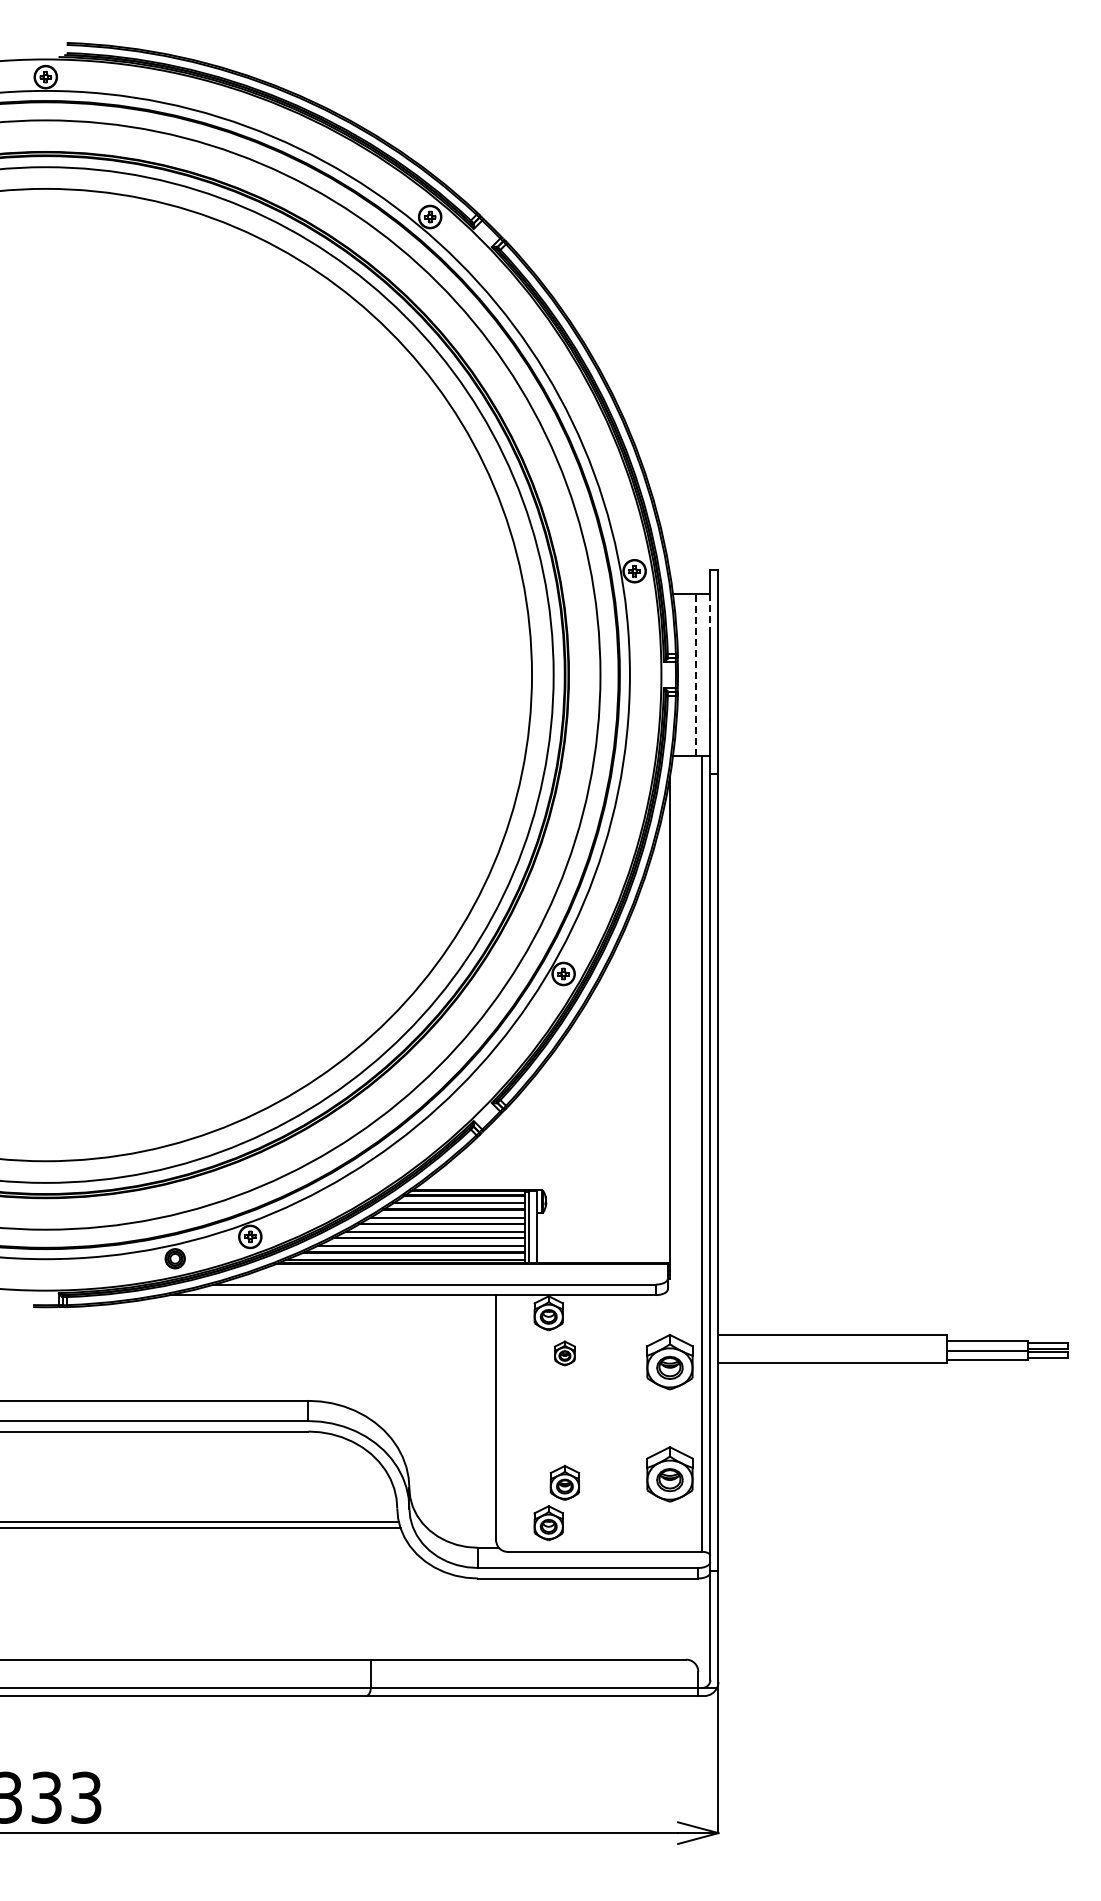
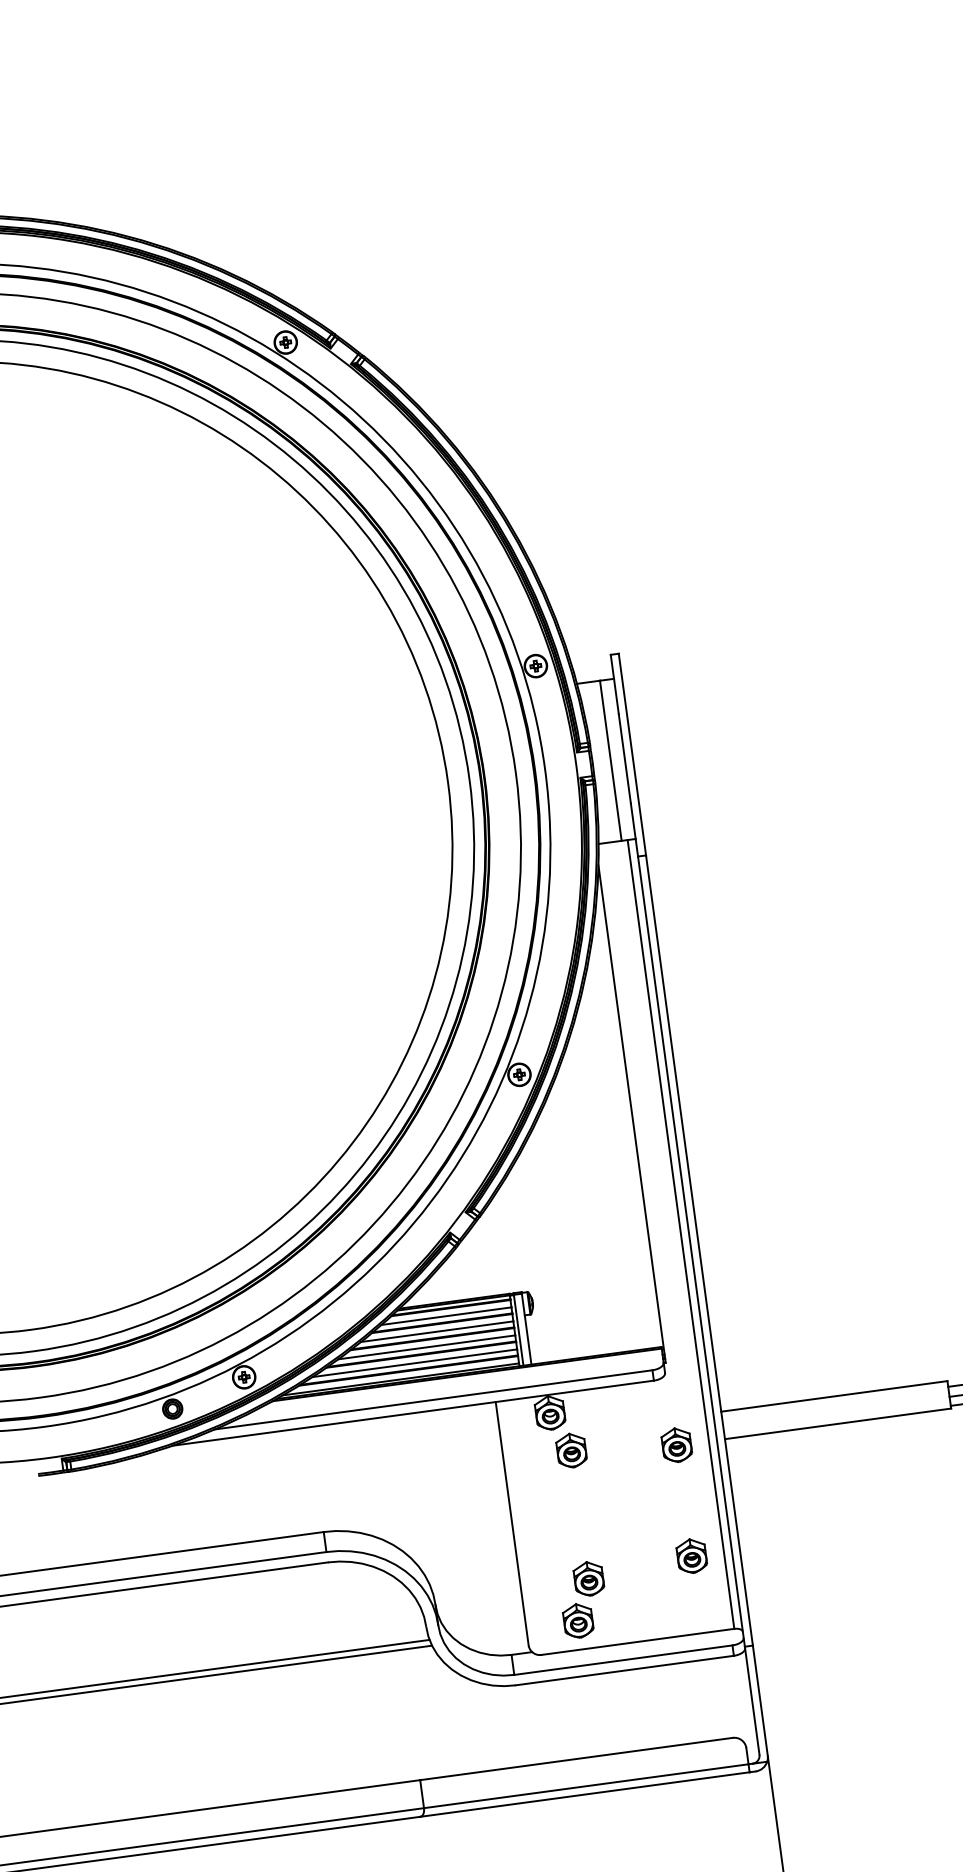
line: (710, 612) -> (616, 696), dashed -> solid
line: (696, 675) -> (611, 761), dashed -> solid
part: (564, 1353) -> (571, 1450), size x1.43
part: (669, 1362) -> (676, 1445), size x0.62
part: (669, 1473) -> (691, 1555), size x0.62

